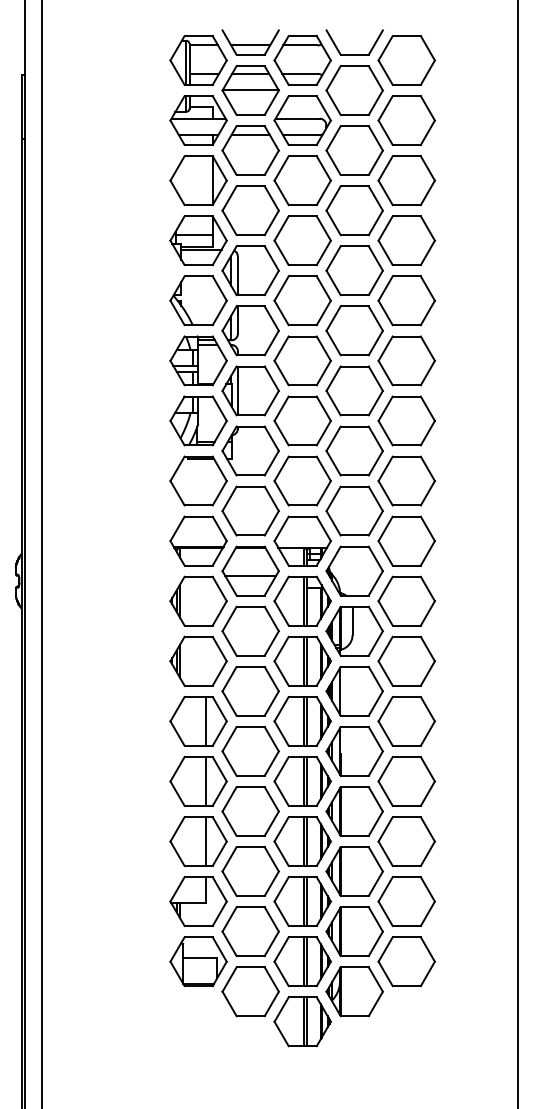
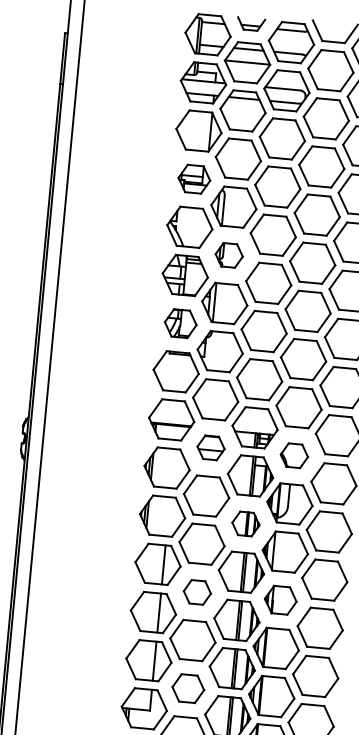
part: (250, 42) -> (251, 24), size x0.6
part: (198, 240) -> (194, 179), size x0.7
part: (250, 330) -> (229, 255), size x0.6
part: (198, 420) -> (180, 323), size x0.7
part: (250, 570) -> (211, 447), size x0.6
part: (354, 570) -> (294, 455), size x0.6
part: (302, 660) -> (245, 523), size x0.6
part: (250, 751) -> (197, 592), size x0.6
part: (354, 751) -> (280, 600), size x0.7
part: (250, 871) -> (188, 688), size x0.7

